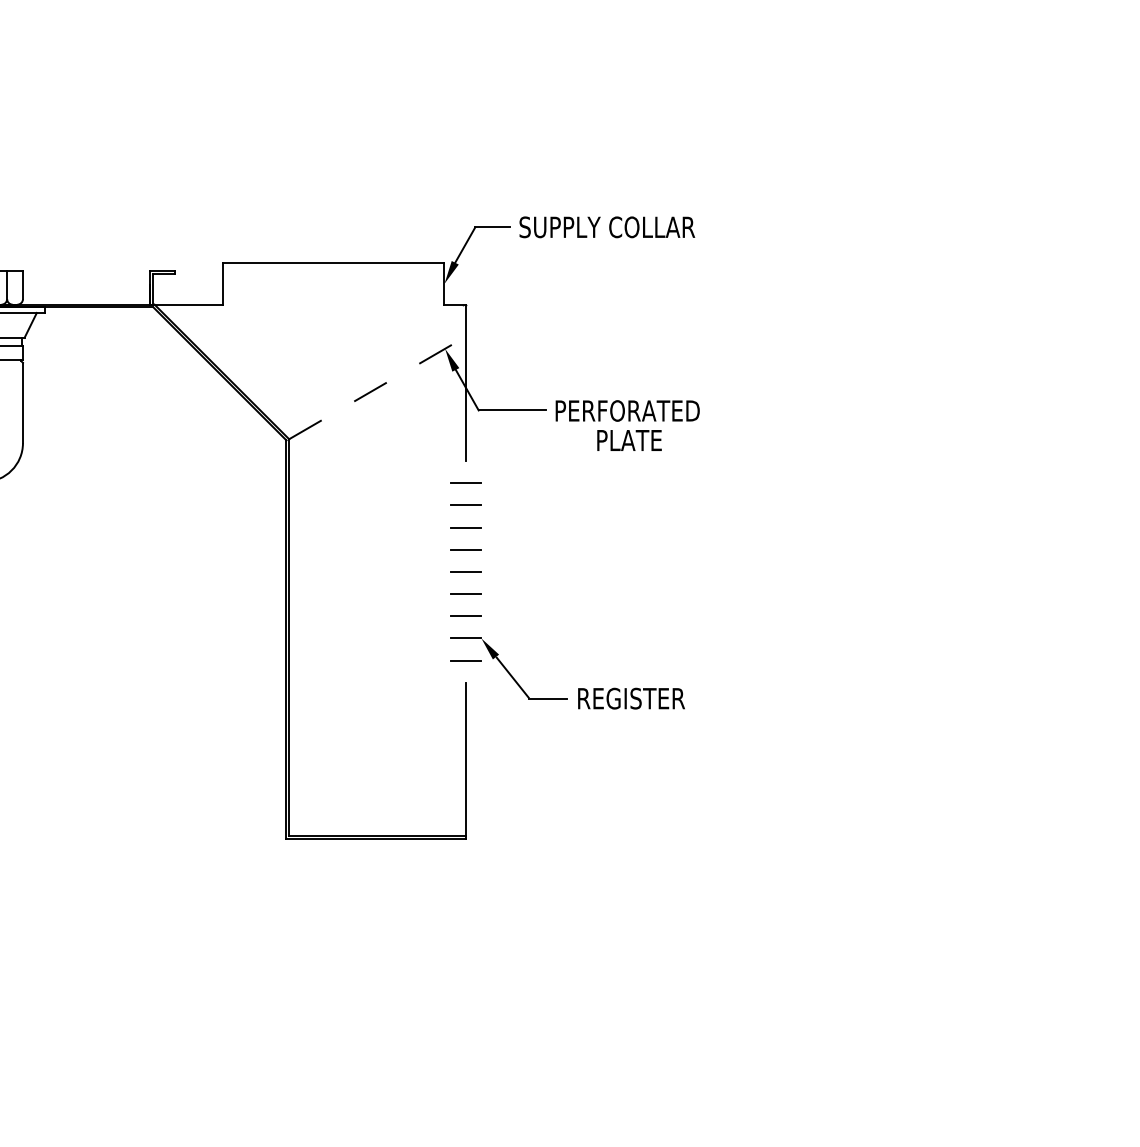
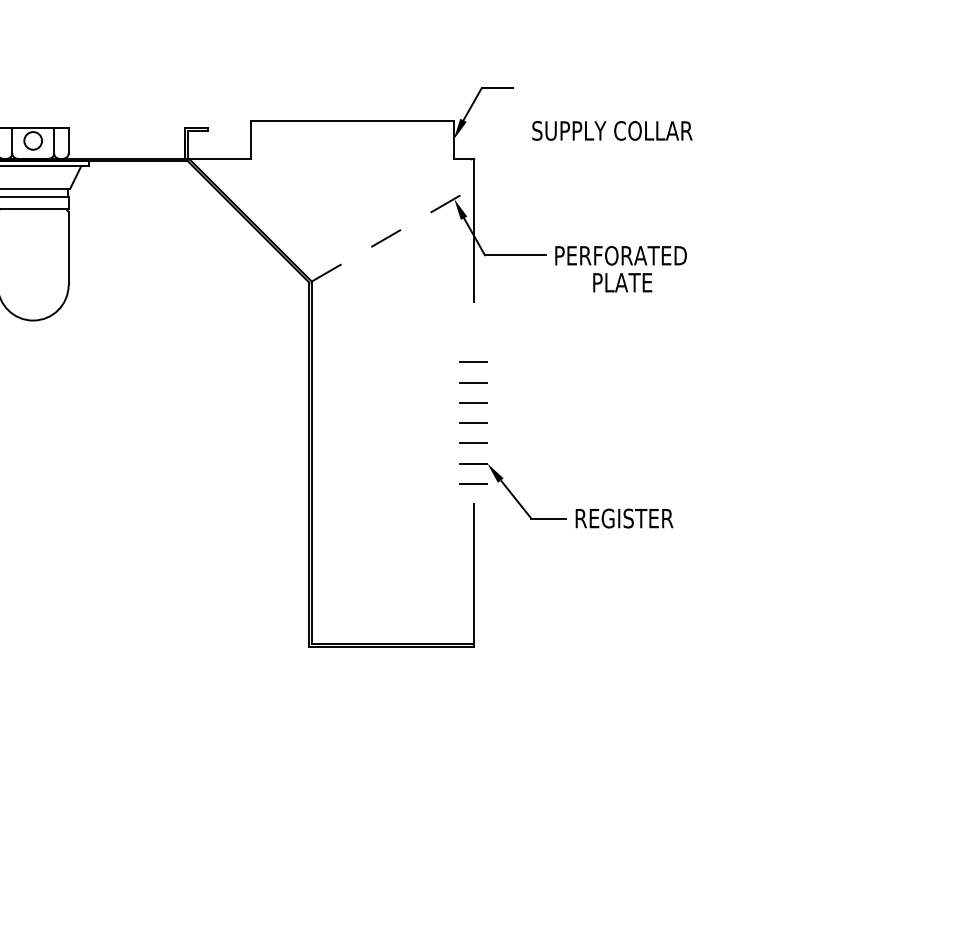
text: (607, 227) -> (612, 131), moved
line: (466, 483) -> (473, 322), removed
line: (465, 504) -> (472, 341), removed

